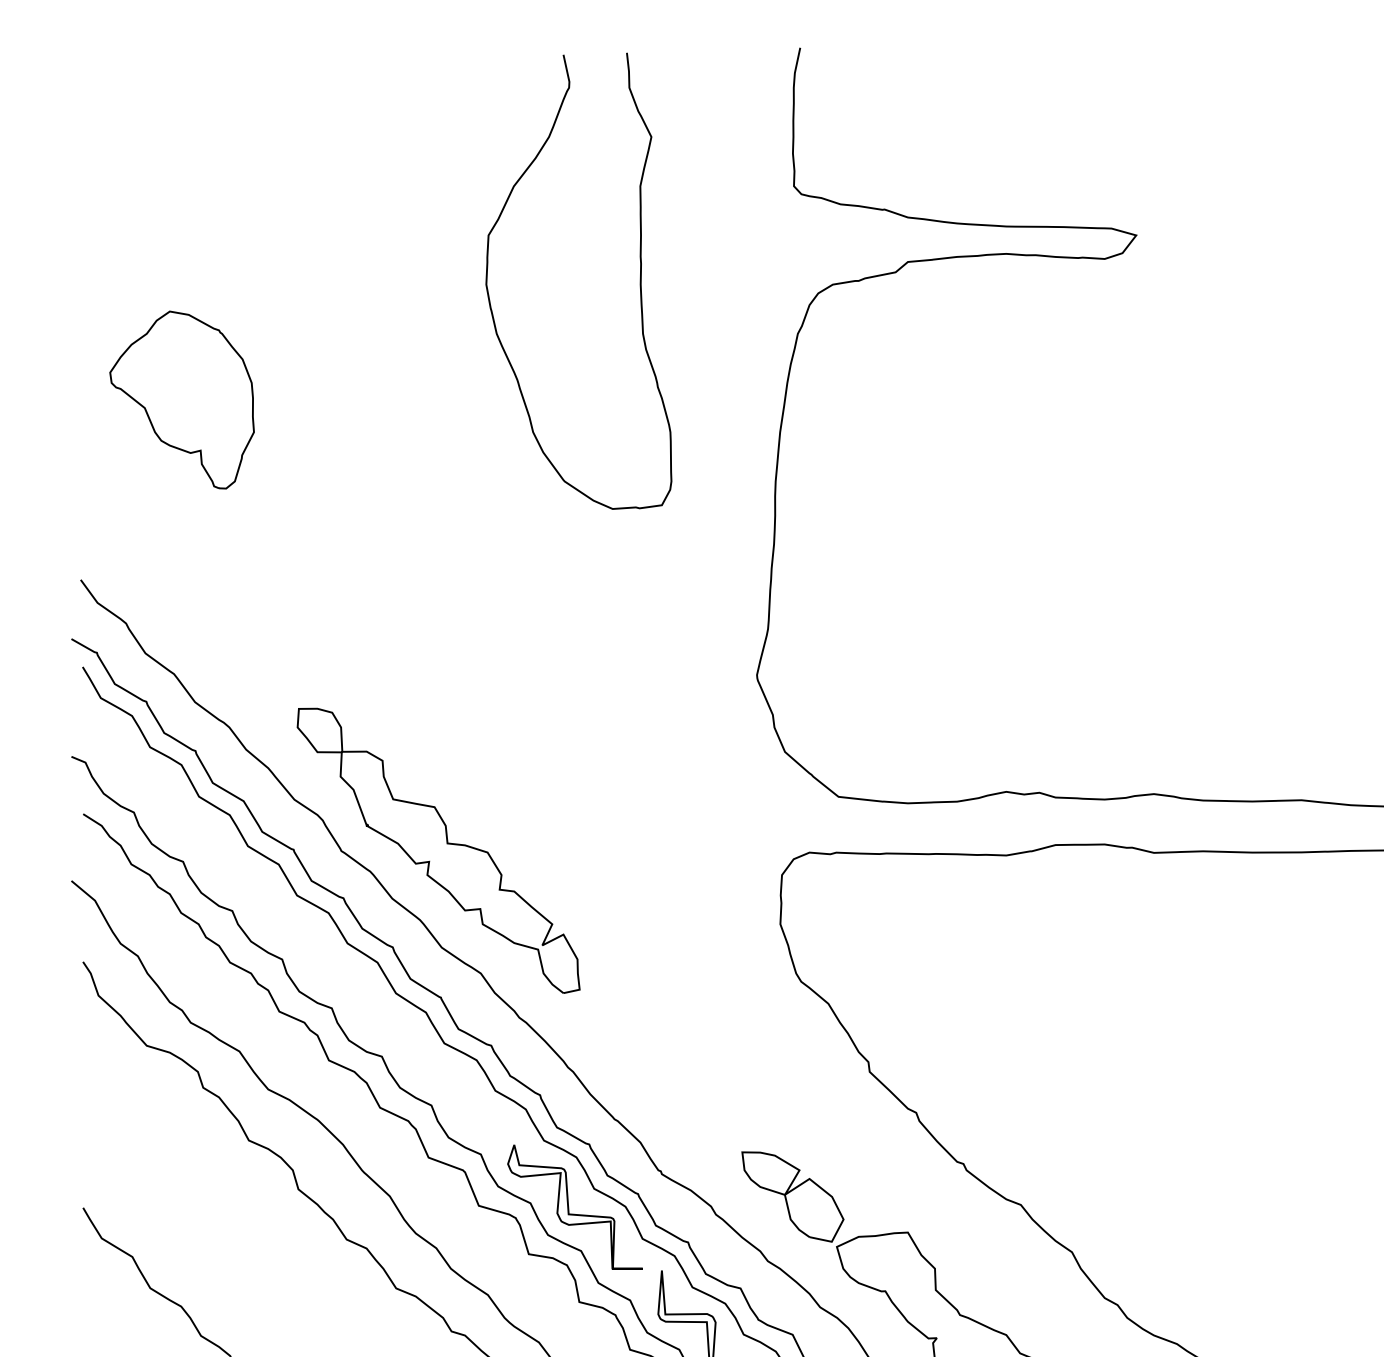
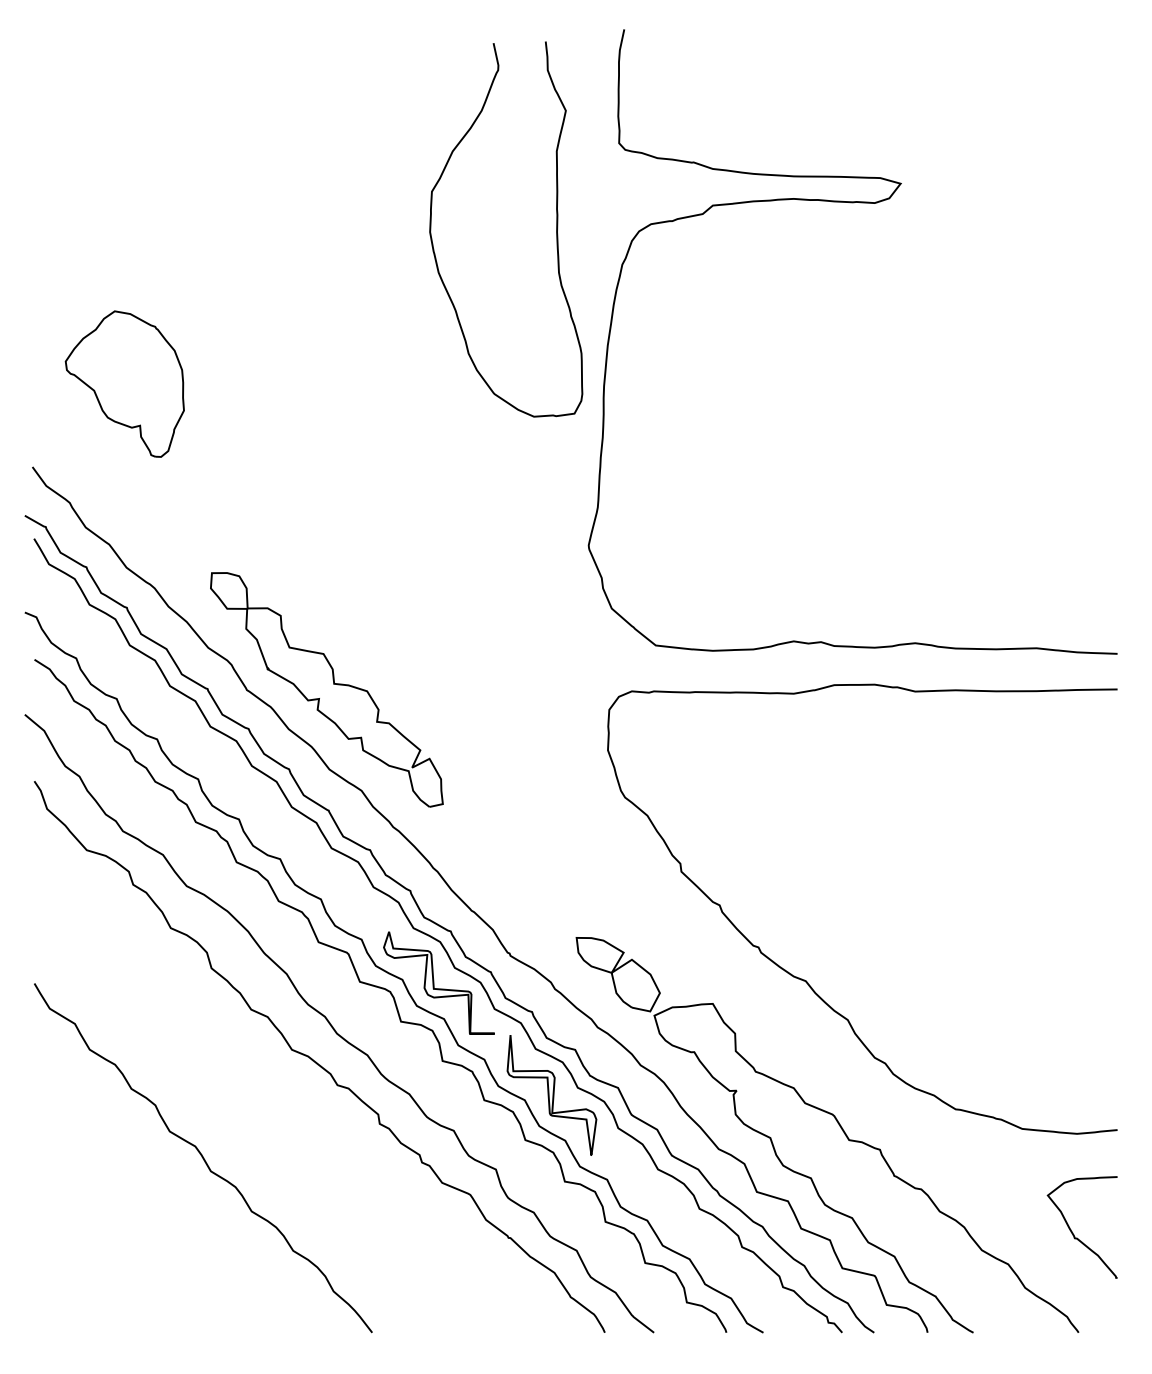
curve: (640, 281) -> (556, 229), moved
part: (181, 399) -> (124, 383), moved

